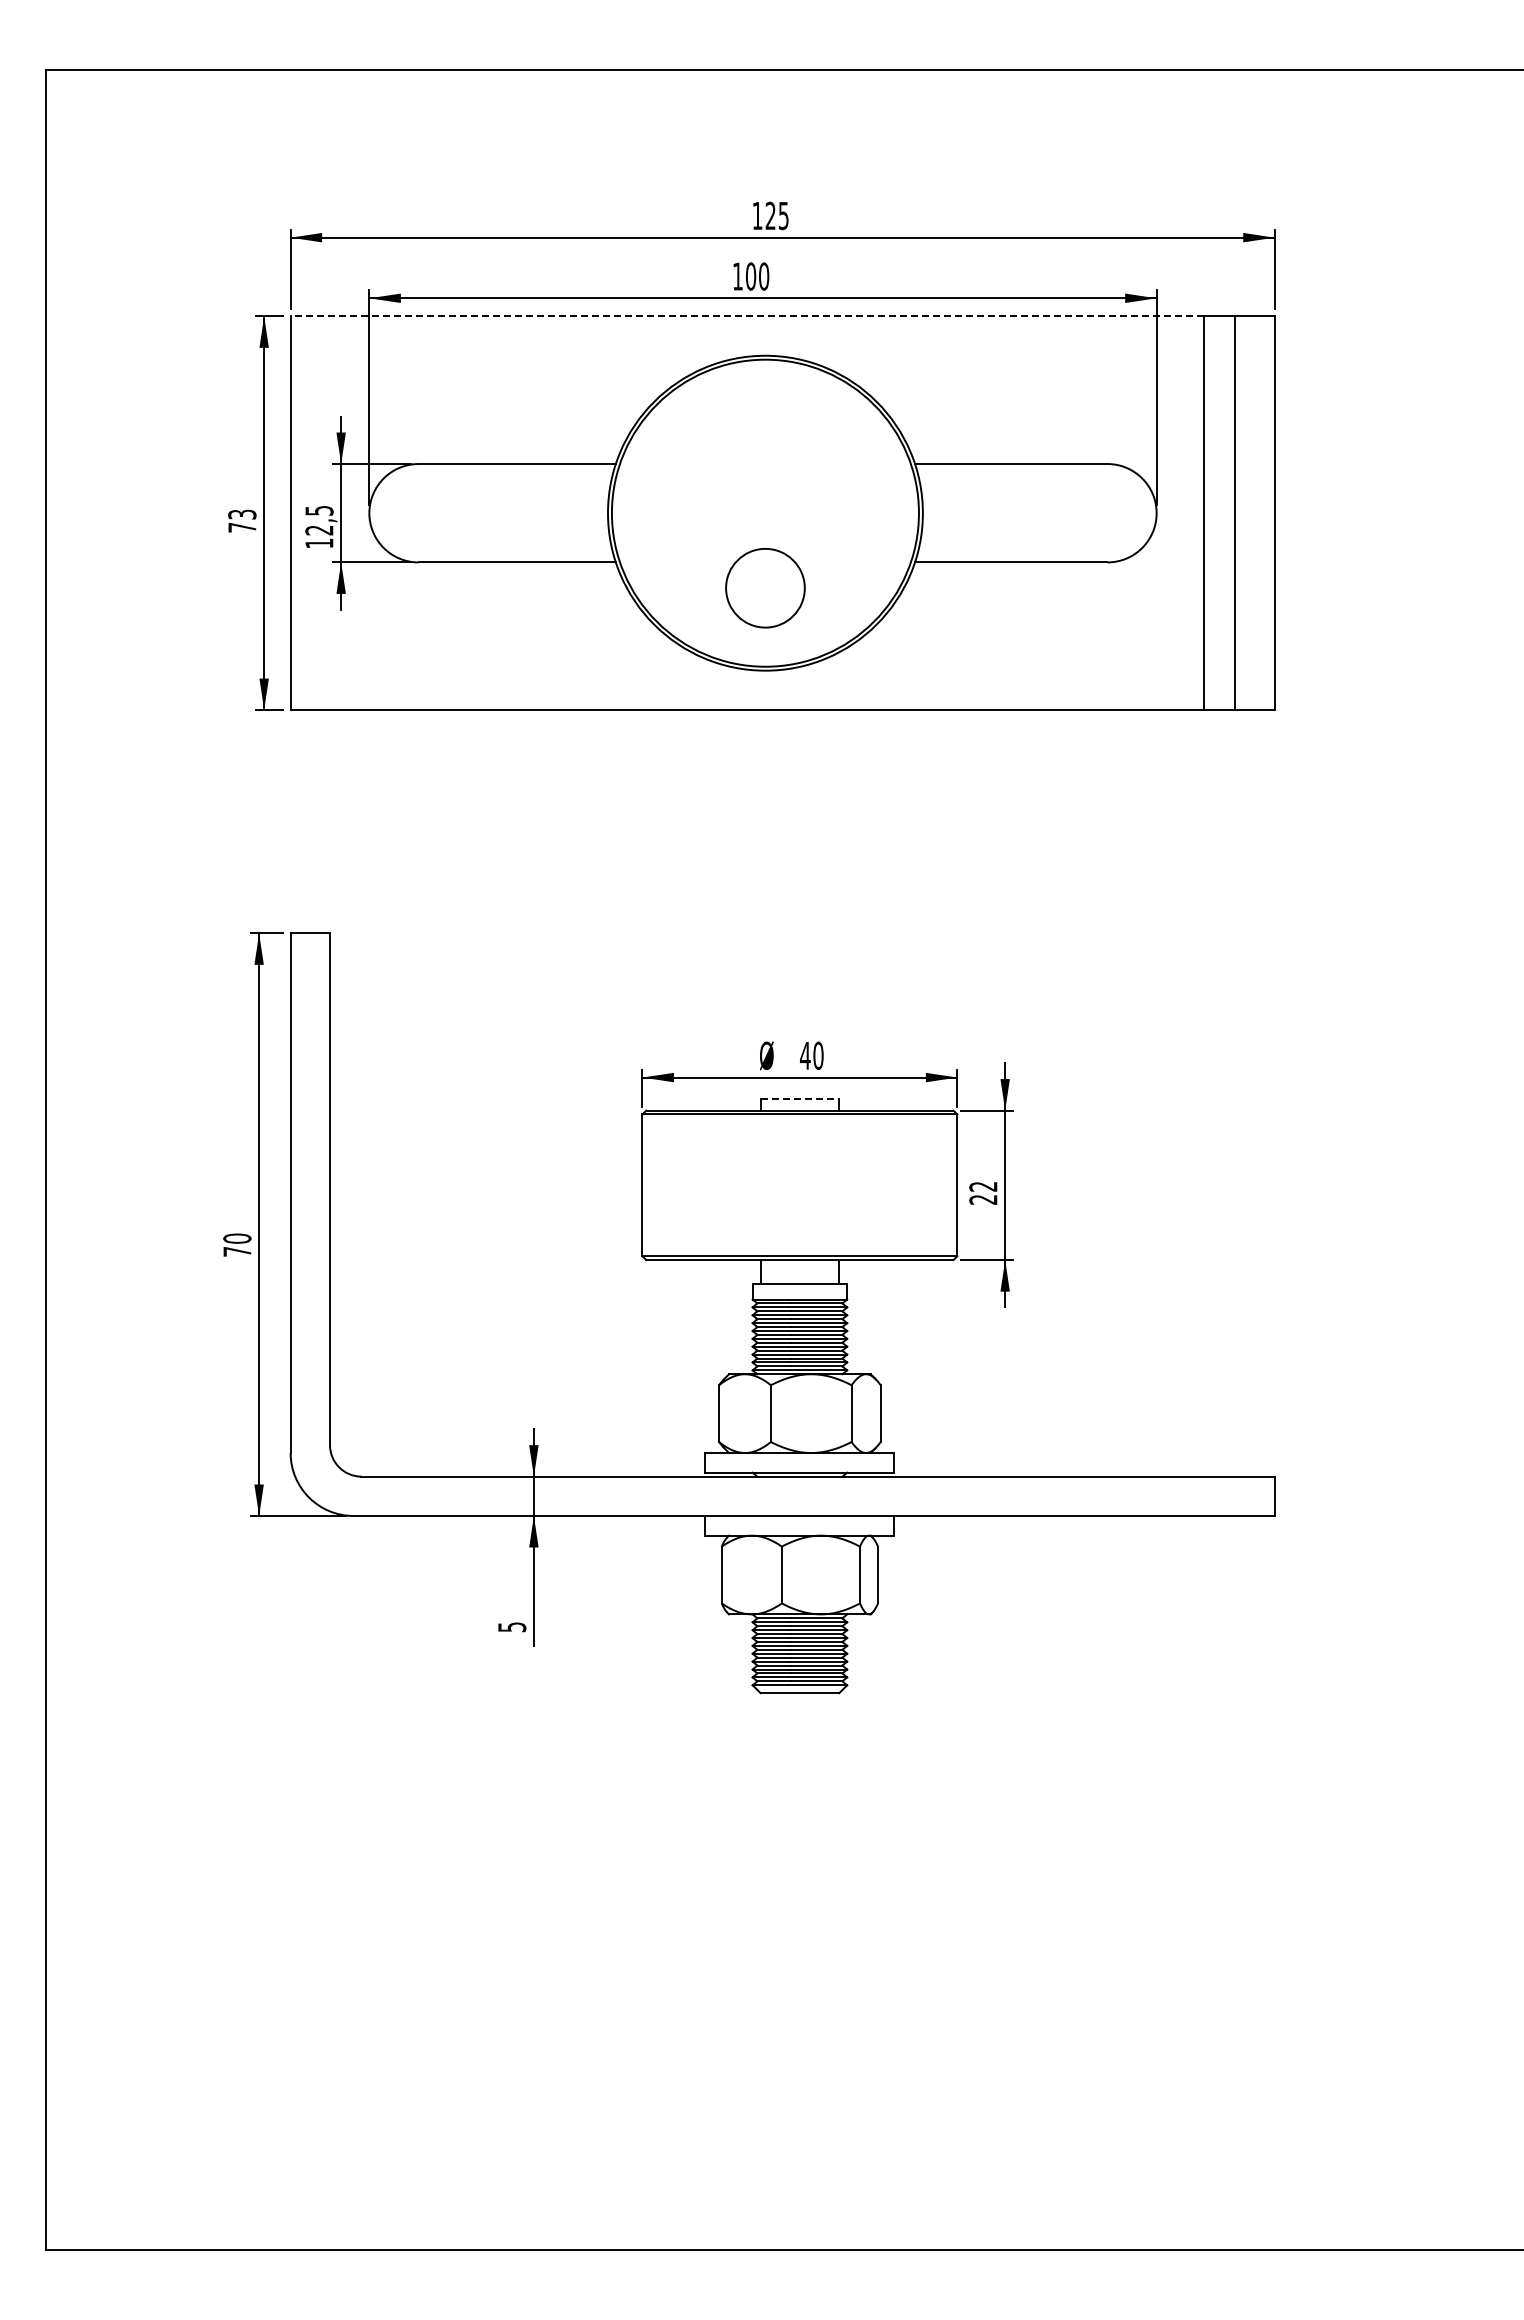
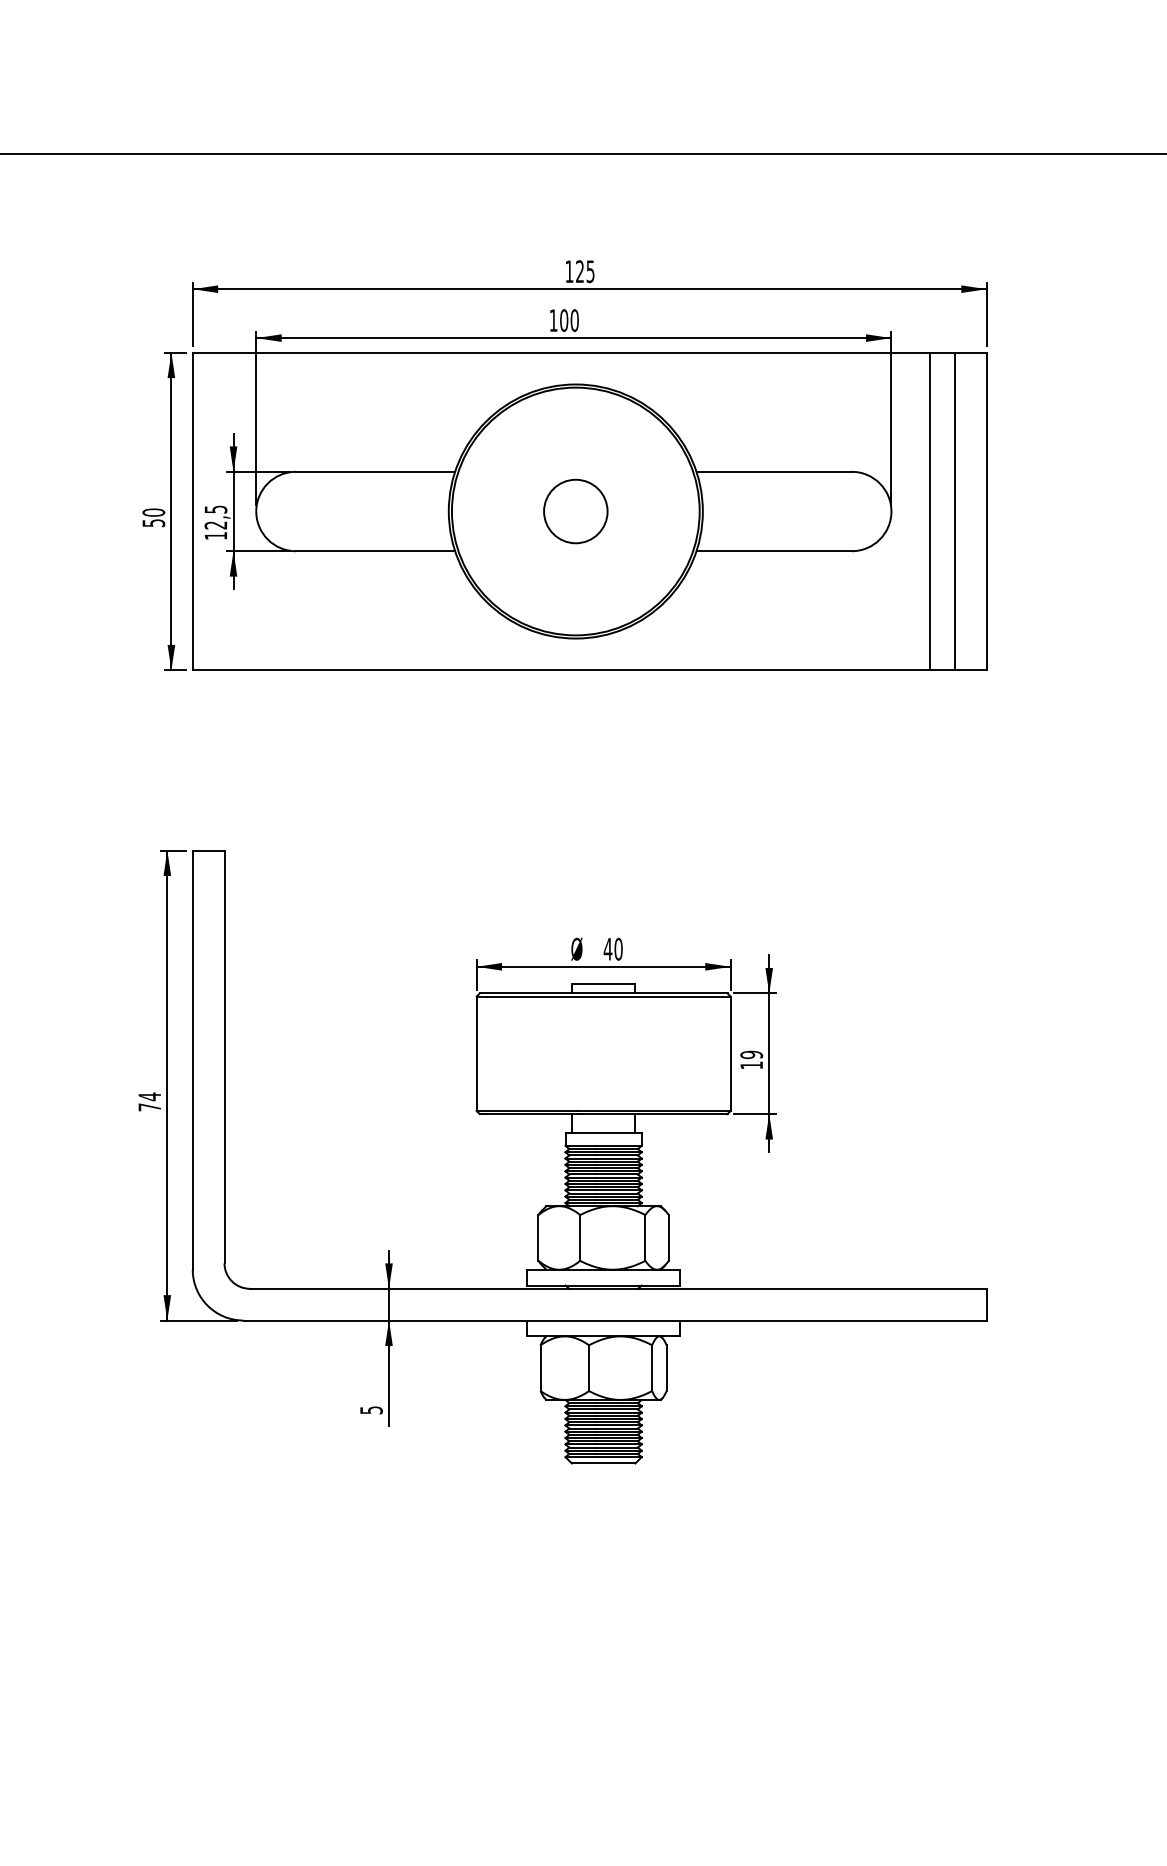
line: (747, 316) -> (561, 352), dashed -> solid
text: (242, 520) -> (153, 517), 73 -> 50
circle: (765, 588) -> (575, 511), moved
line: (800, 1098) -> (604, 983), dashed -> solid
text: (983, 1192) -> (751, 1059), 22 -> 19
text: (237, 1238) -> (149, 1096), 70 -> 74

